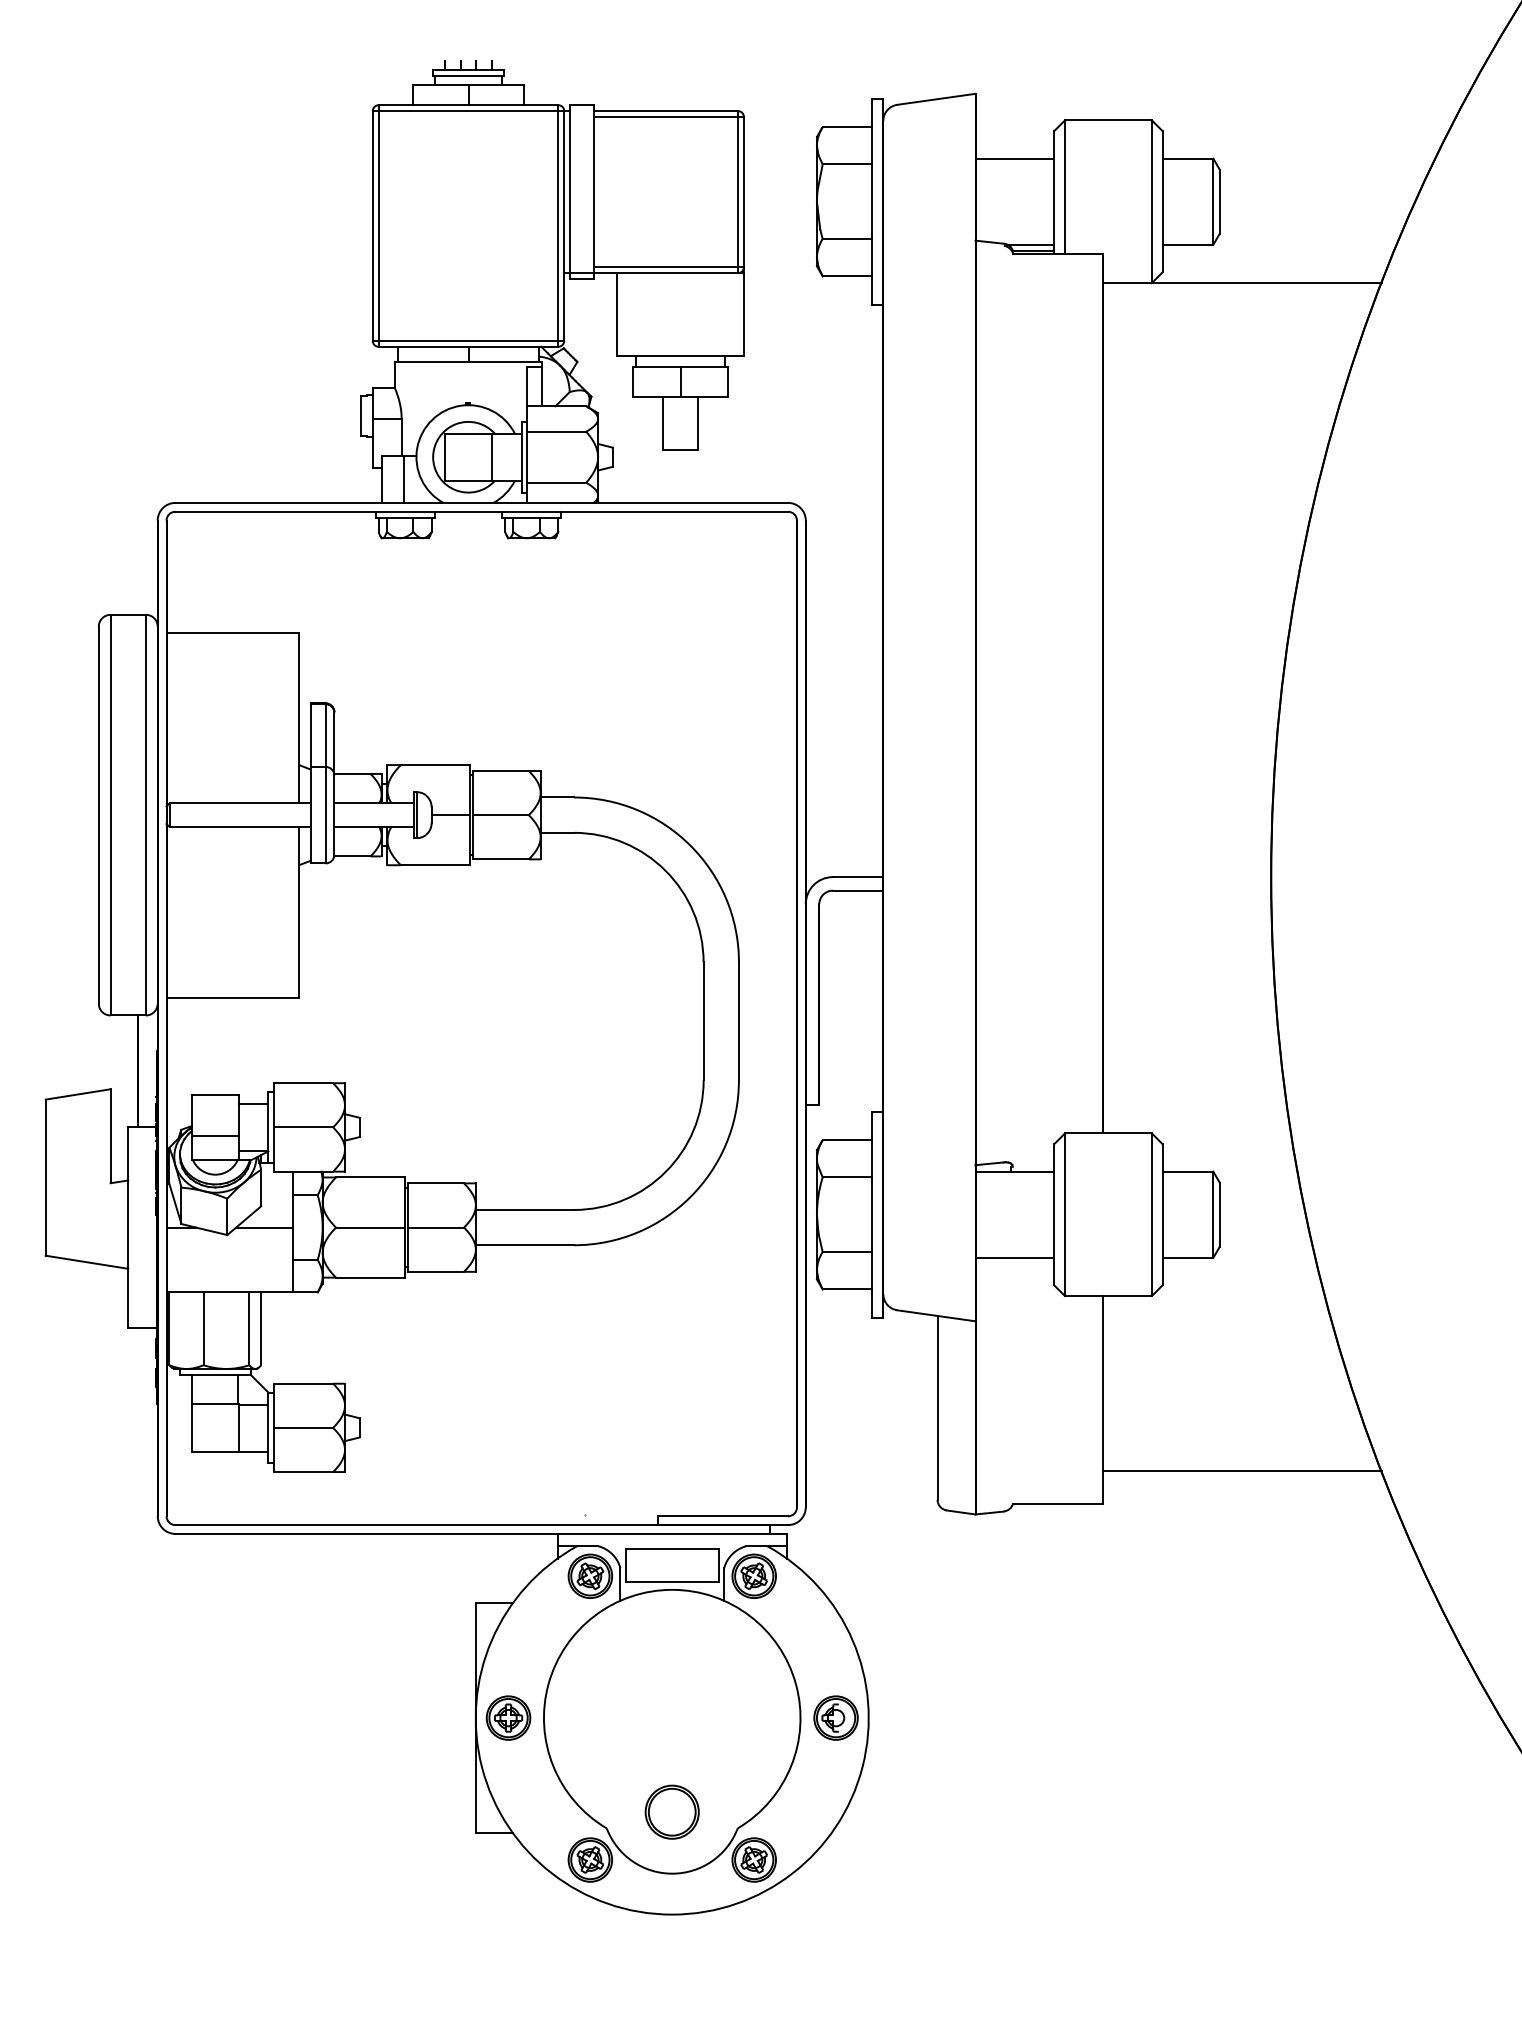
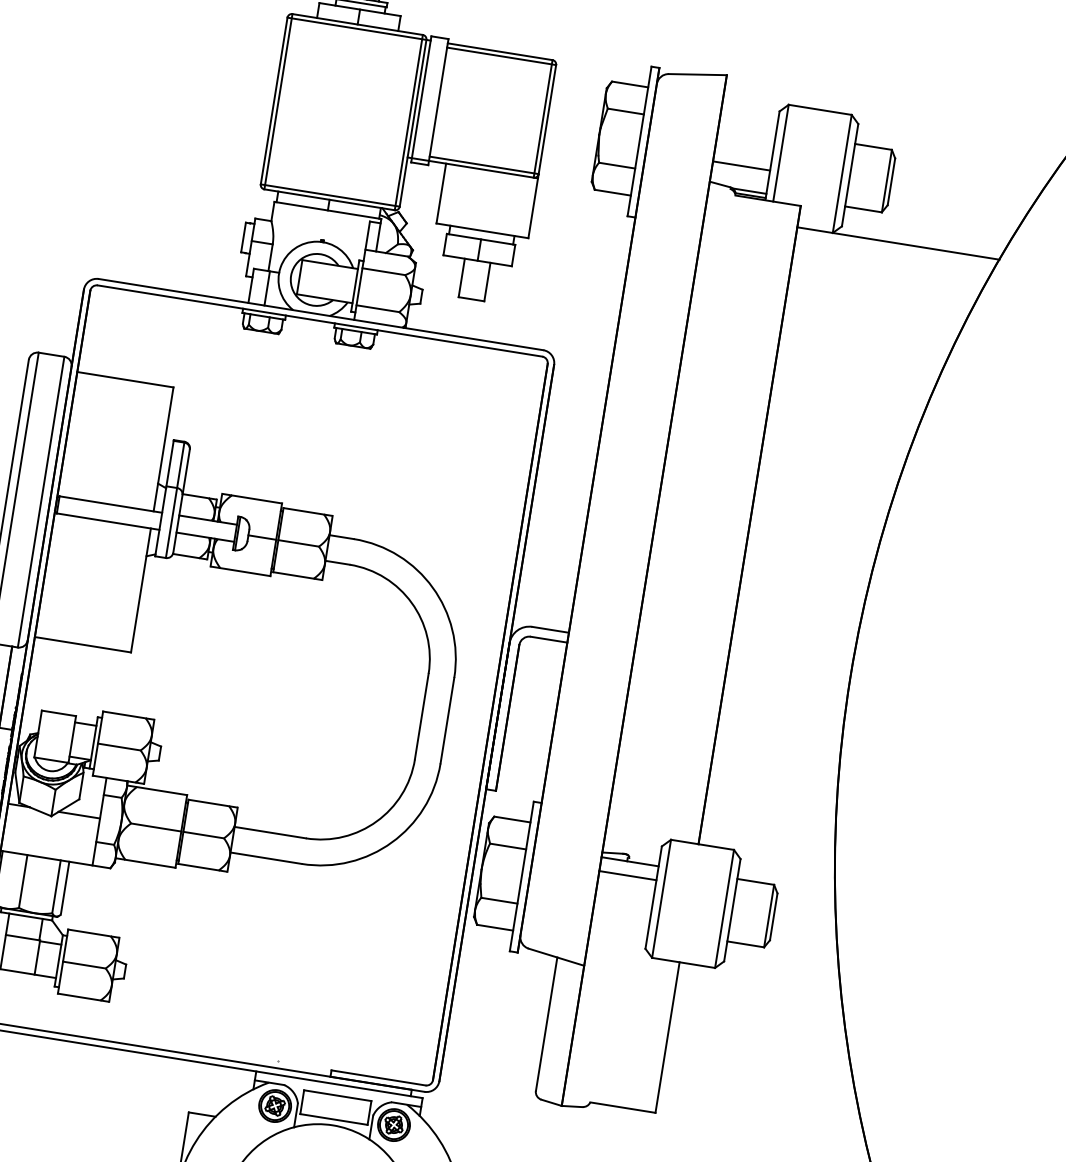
line: (1014, 158) -> (741, 165), moved
line: (492, 456) -> (334, 282), removed
line: (214, 1136) -> (53, 743), removed
line: (1014, 1257) -> (627, 875), moved
line: (1241, 1471) -> (759, 1105), removed

